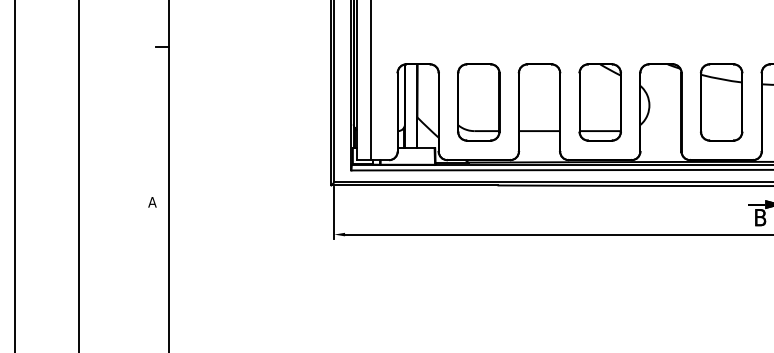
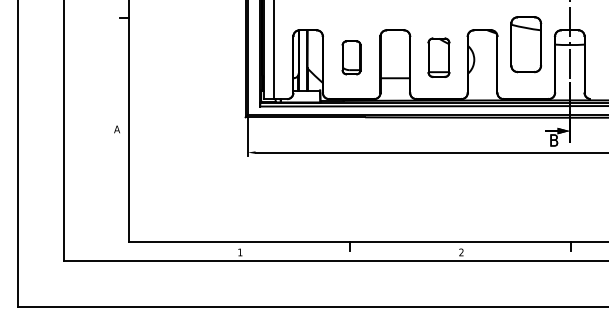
part: (478, 102) -> (351, 57), size x0.6
part: (599, 102) -> (438, 57), size x0.7
part: (722, 102) -> (526, 44), moved

